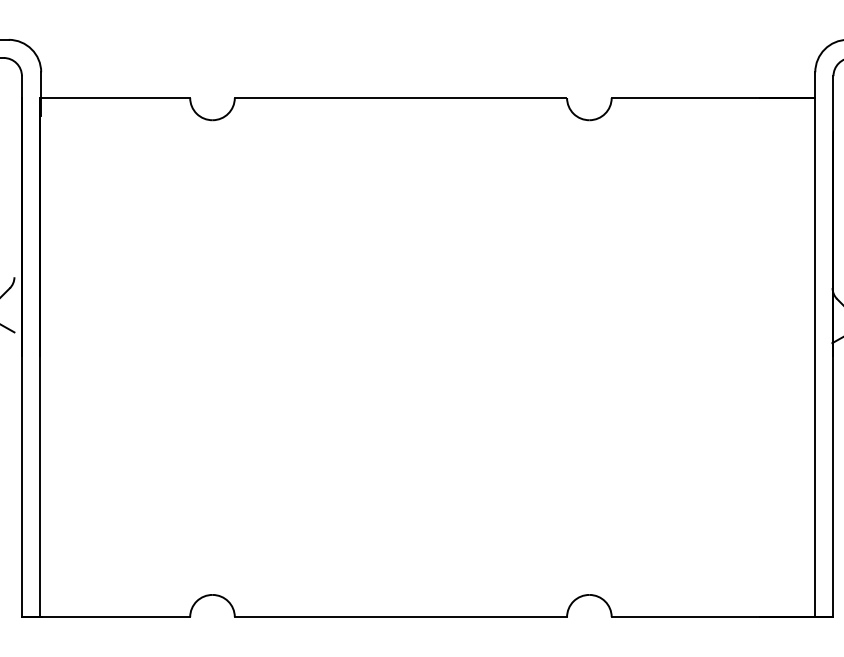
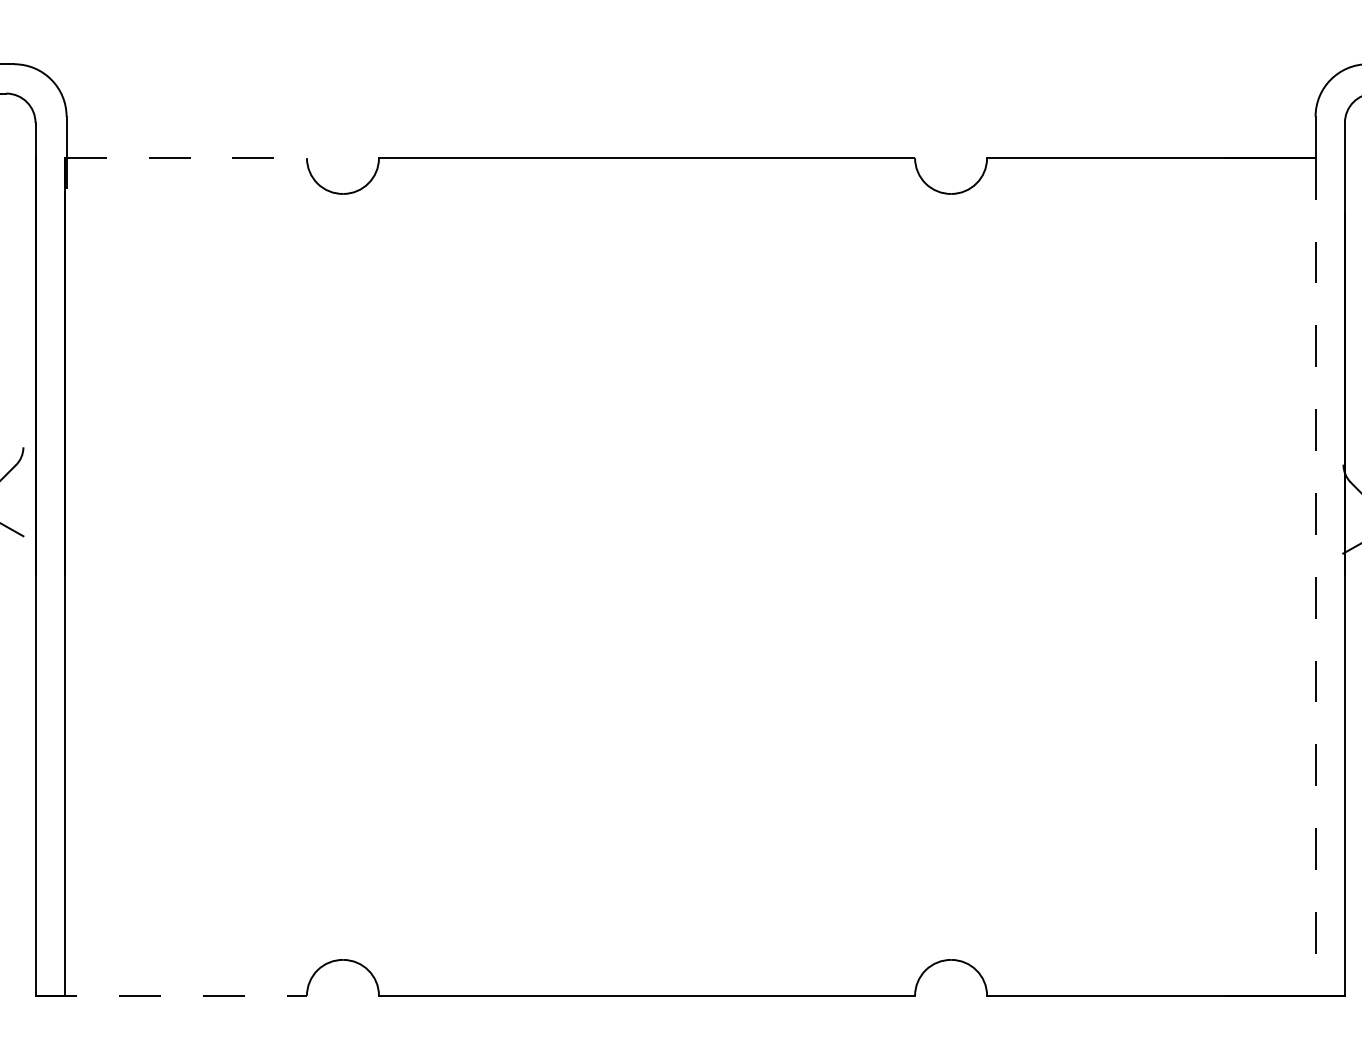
line: (115, 97) -> (186, 157), solid -> dashed
line: (815, 357) -> (1315, 576), solid -> dashed
line: (106, 617) -> (171, 996), solid -> dashed

